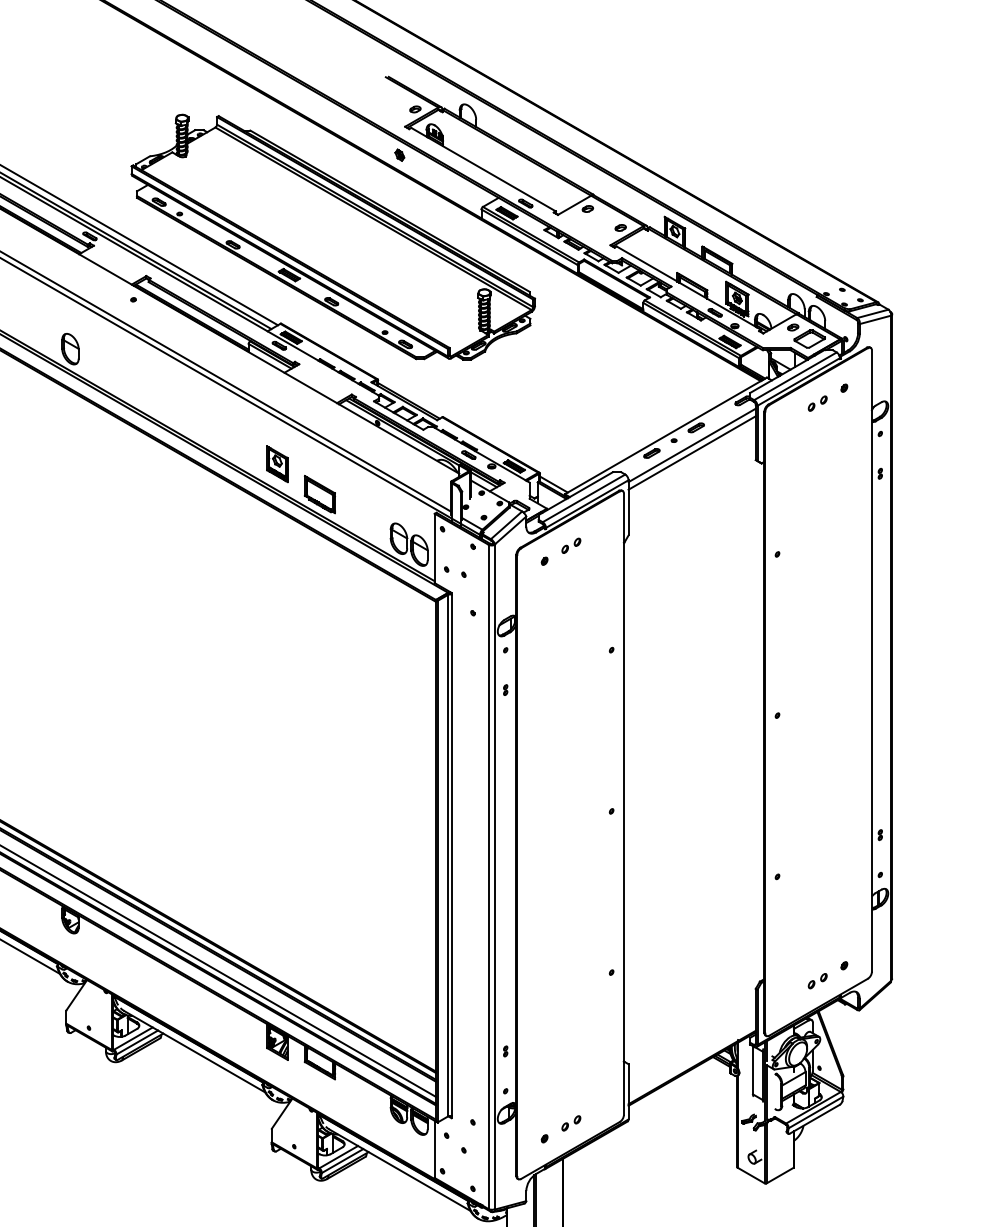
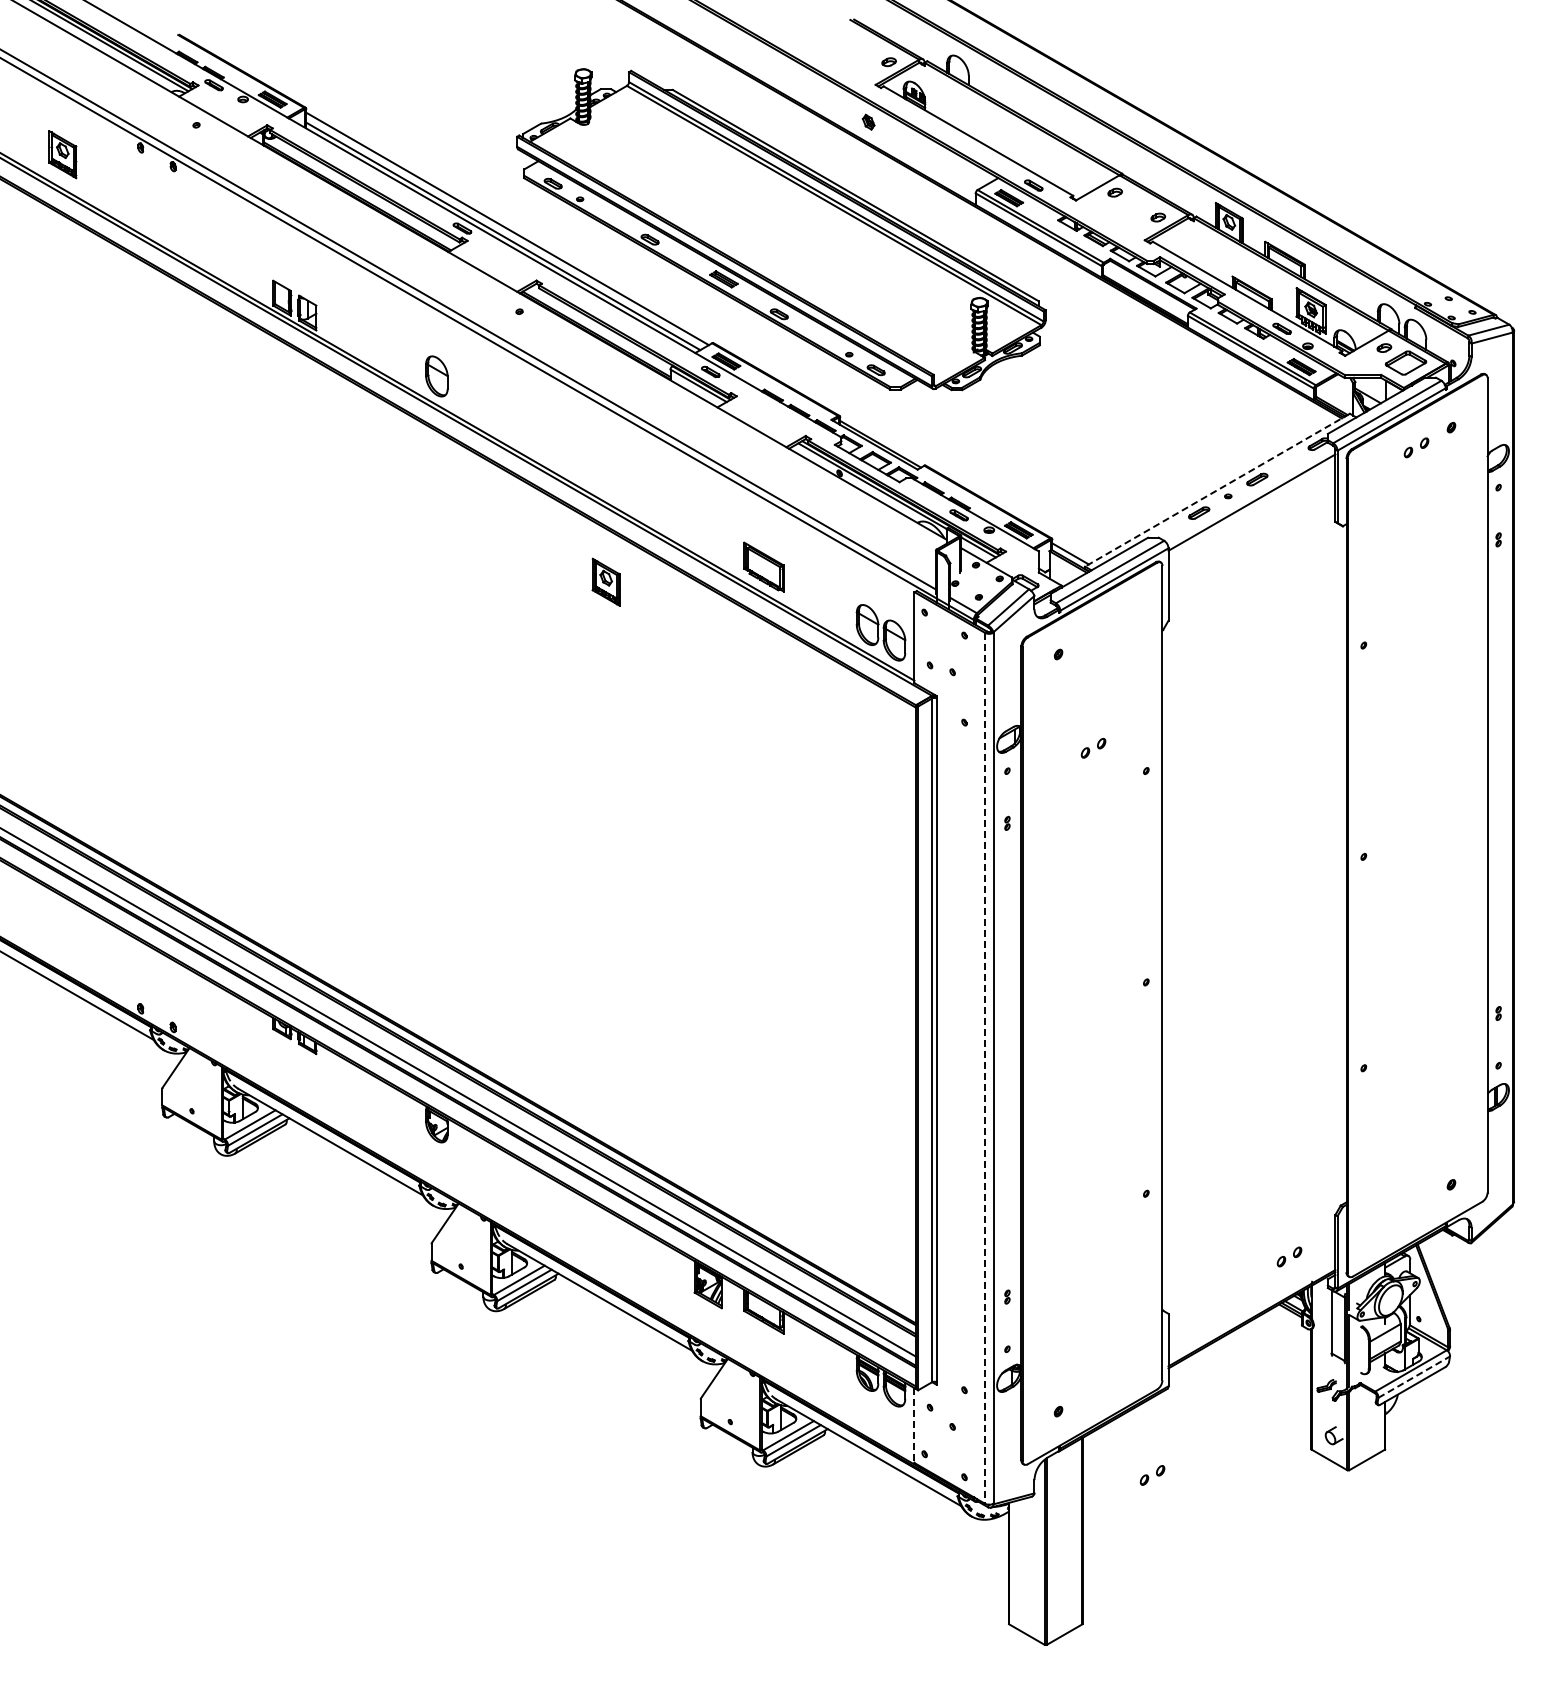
line: (665, 436) -> (1217, 490), solid -> dashed
line: (691, 452) -> (1251, 512), removed
part: (276, 463) -> (605, 581), moved
part: (571, 545) -> (1093, 747), moved
line: (488, 877) -> (984, 1068), solid -> dashed
part: (817, 980) -> (1289, 1256), moved
line: (816, 1111) -> (1414, 1376), solid -> dashed
part: (571, 1123) -> (1152, 1475), moved
line: (434, 1149) -> (914, 1425), solid -> dashed

